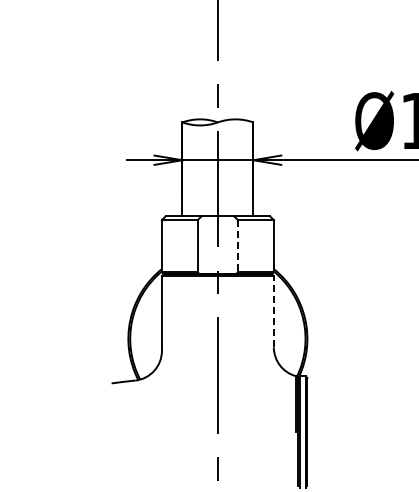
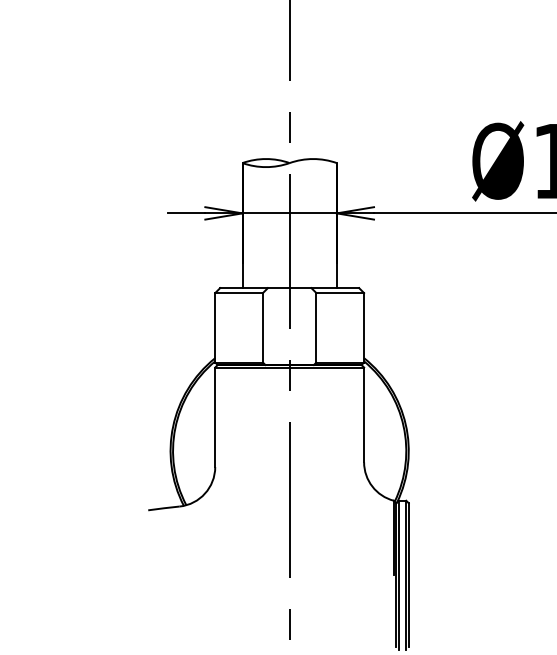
line: (237, 246) -> (315, 328), dashed -> solid
line: (273, 311) -> (363, 414), dashed -> solid

